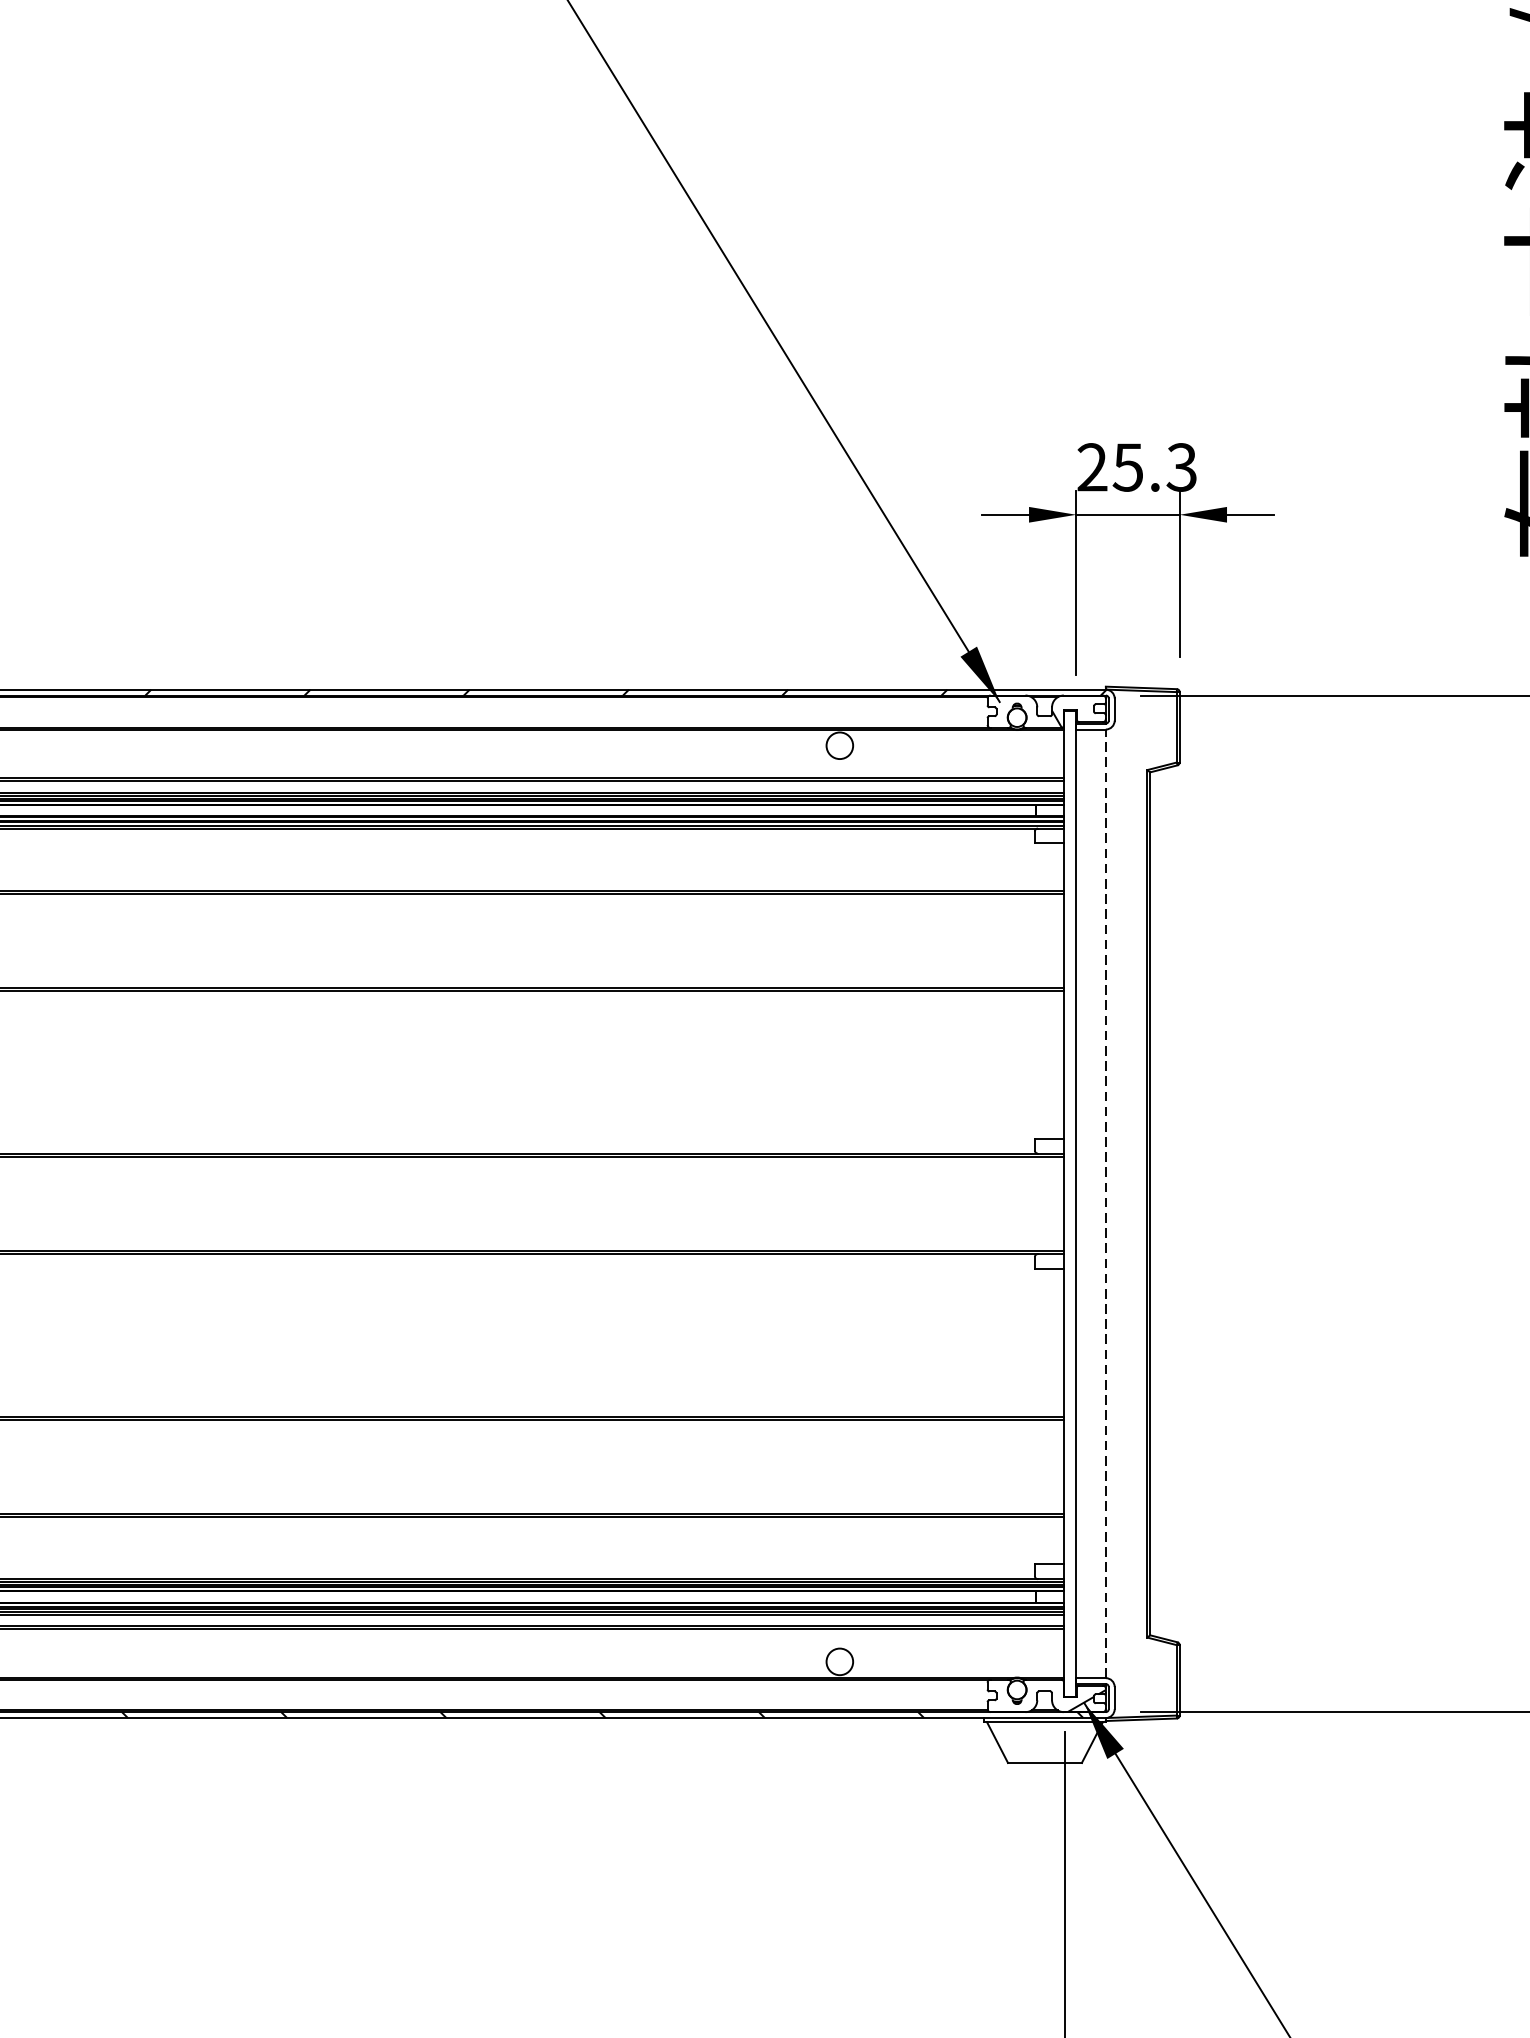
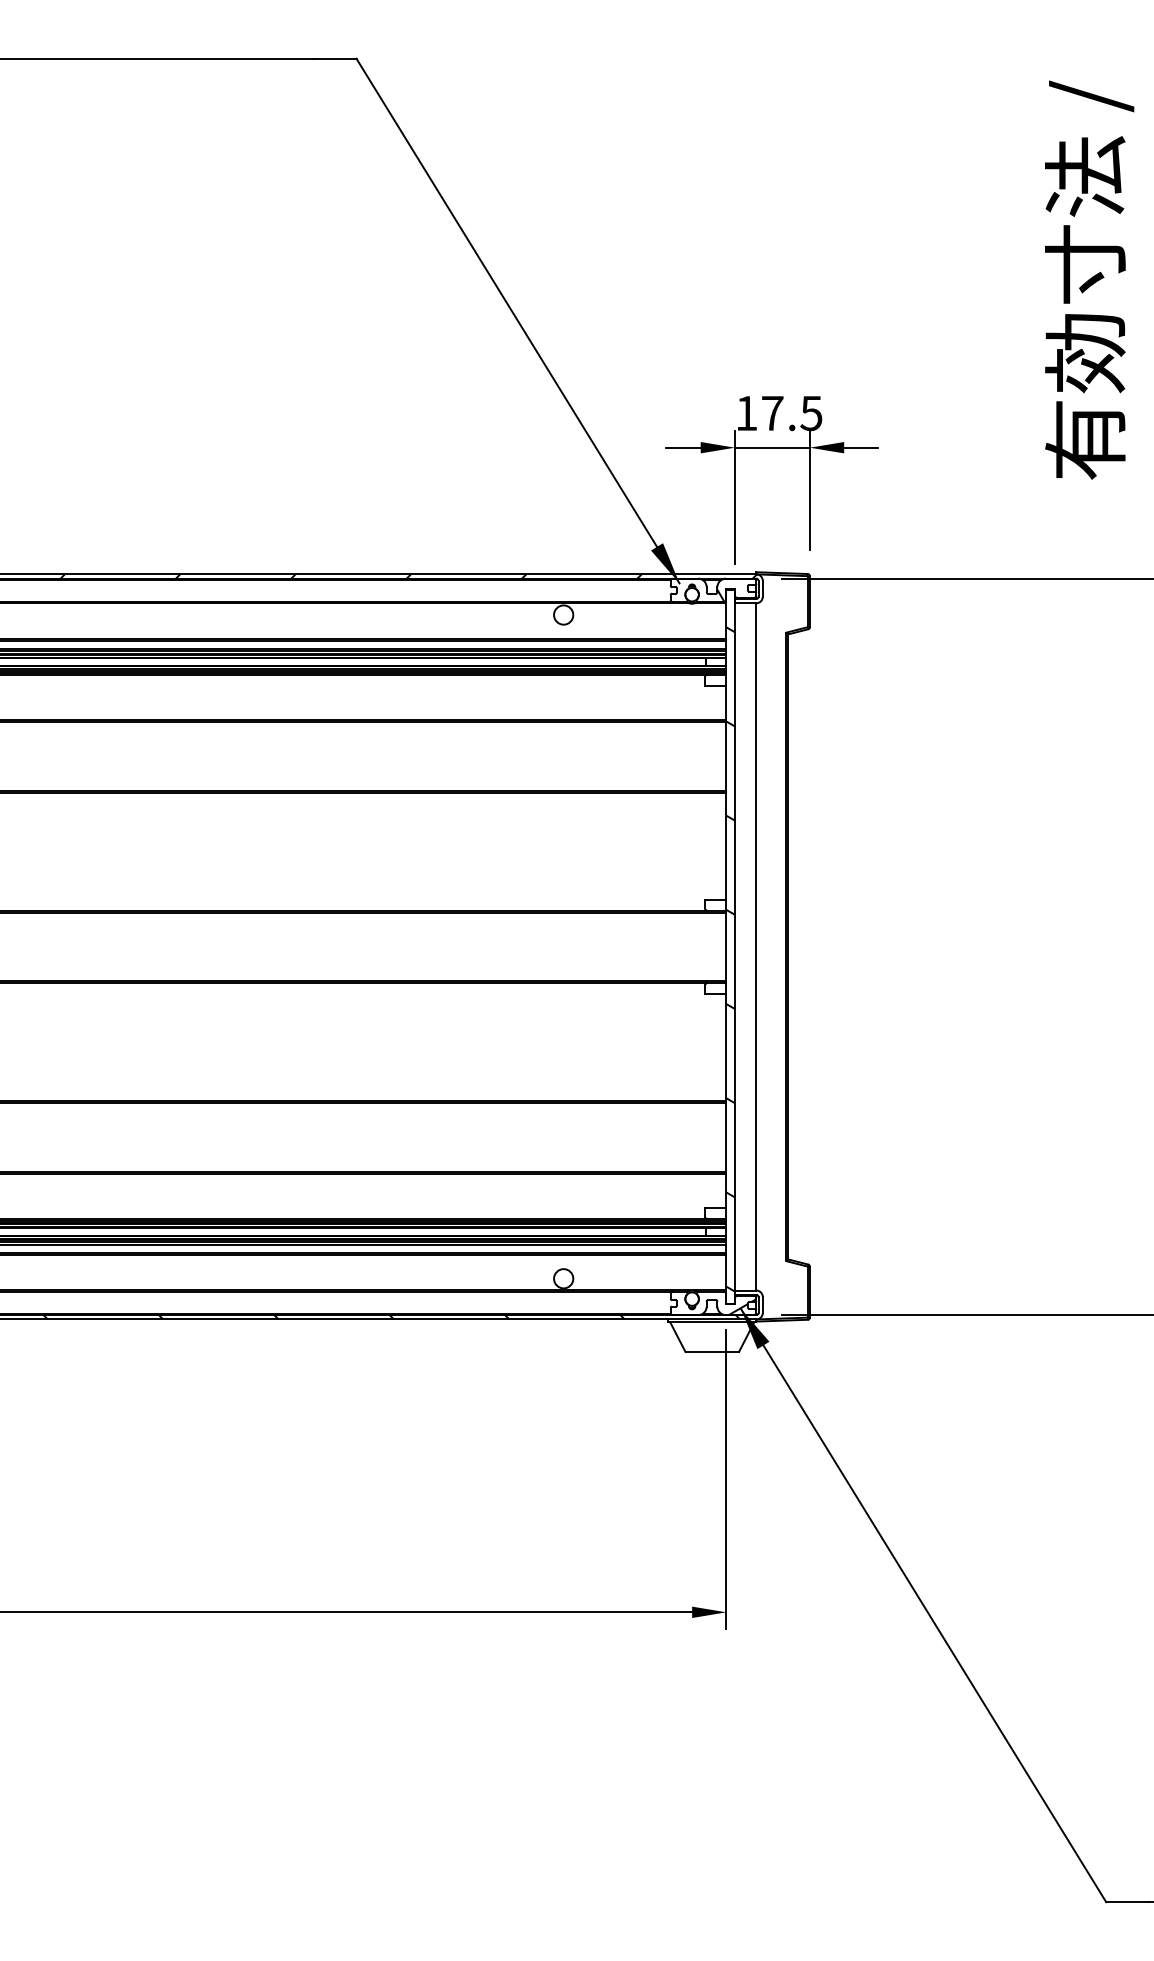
text: (1137, 467) -> (779, 413), 25.3 -> 17.5
line: (1106, 1203) -> (756, 946), dashed -> solid
hatch: (1070, 1221) -> (730, 959), added

